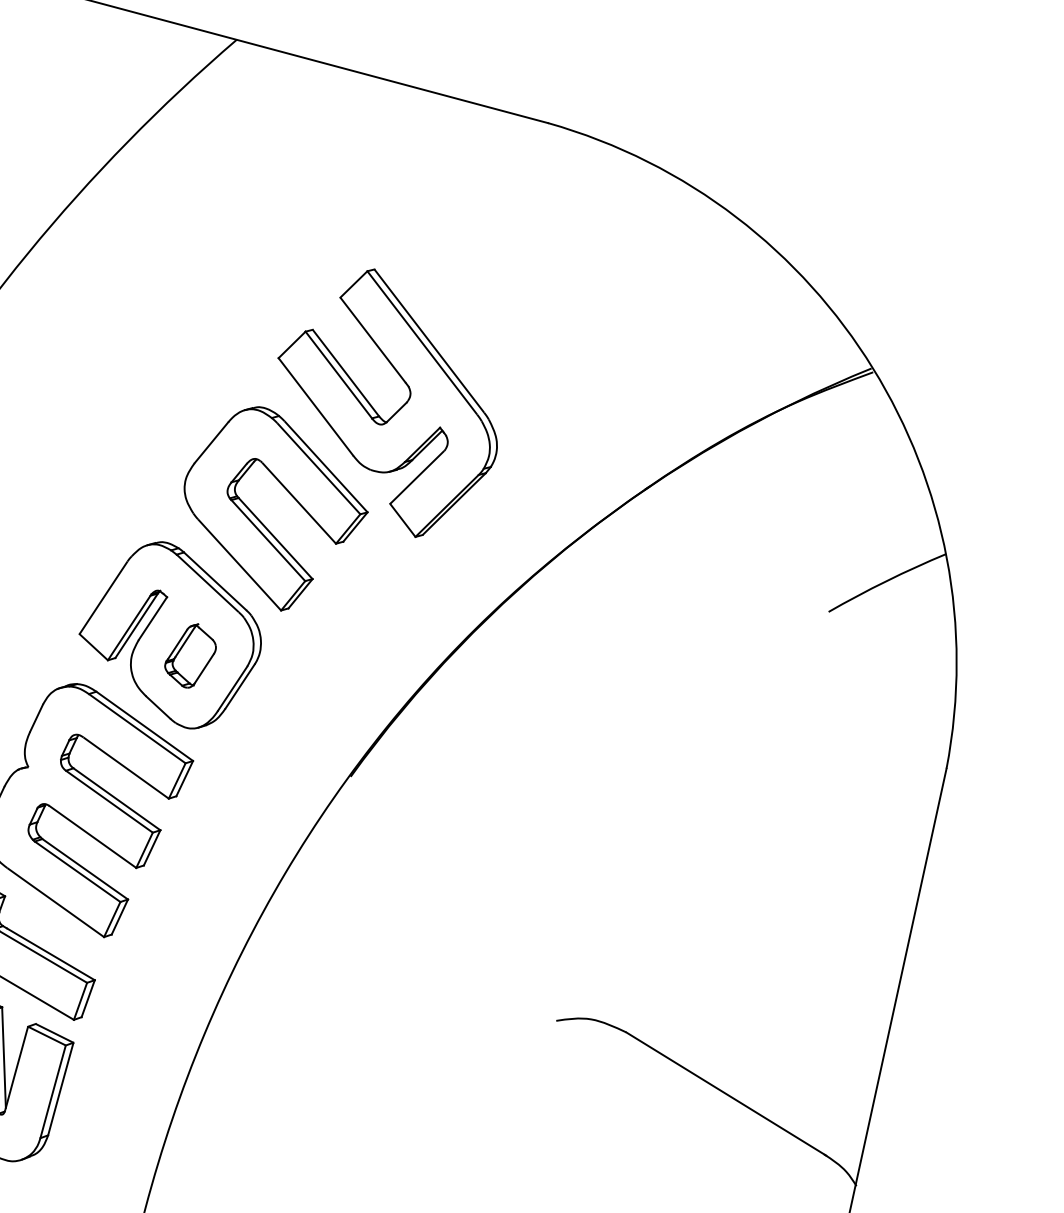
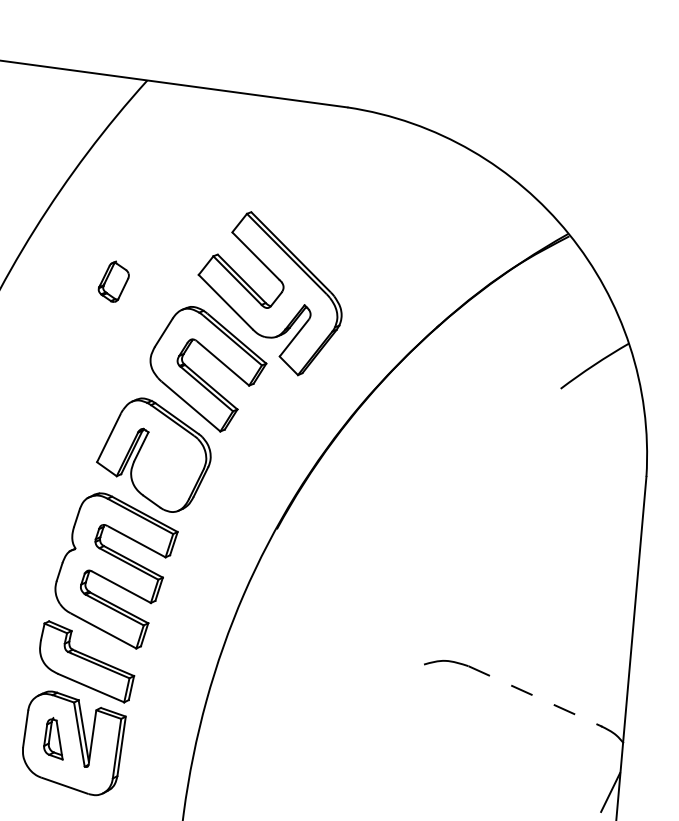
part: (190, 655) -> (113, 281), moved
line: (727, 1094) -> (536, 696), solid -> dashed

